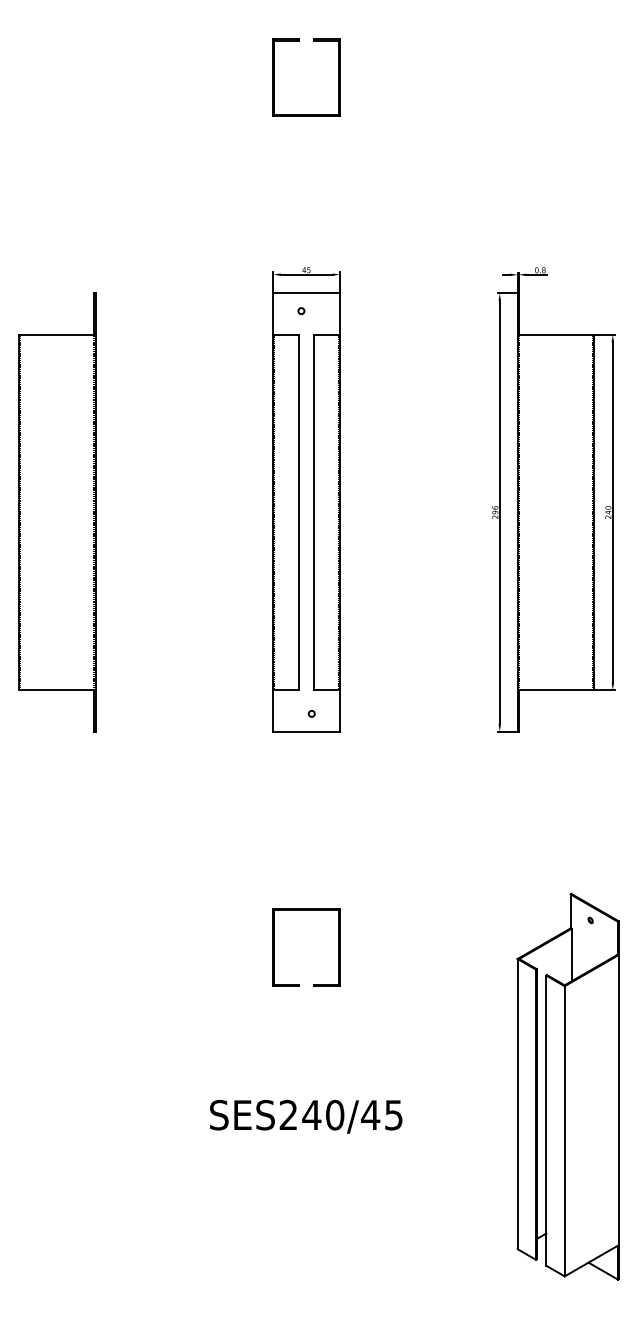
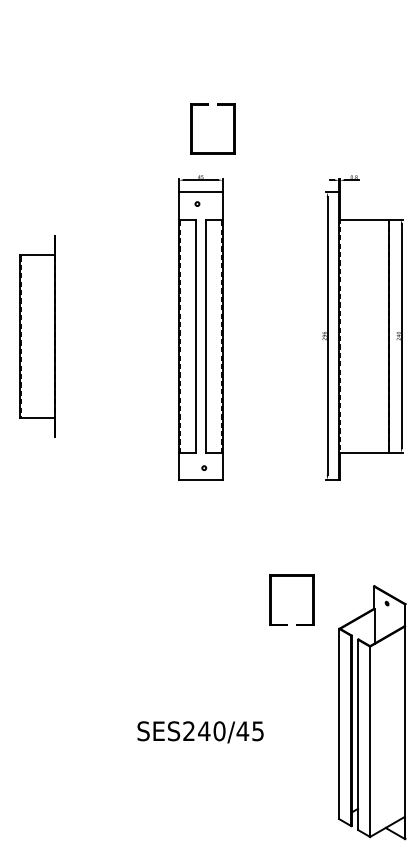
part: (275, 76) -> (192, 128), moved
part: (57, 511) -> (37, 335), size x0.7
part: (275, 946) -> (271, 599), moved

